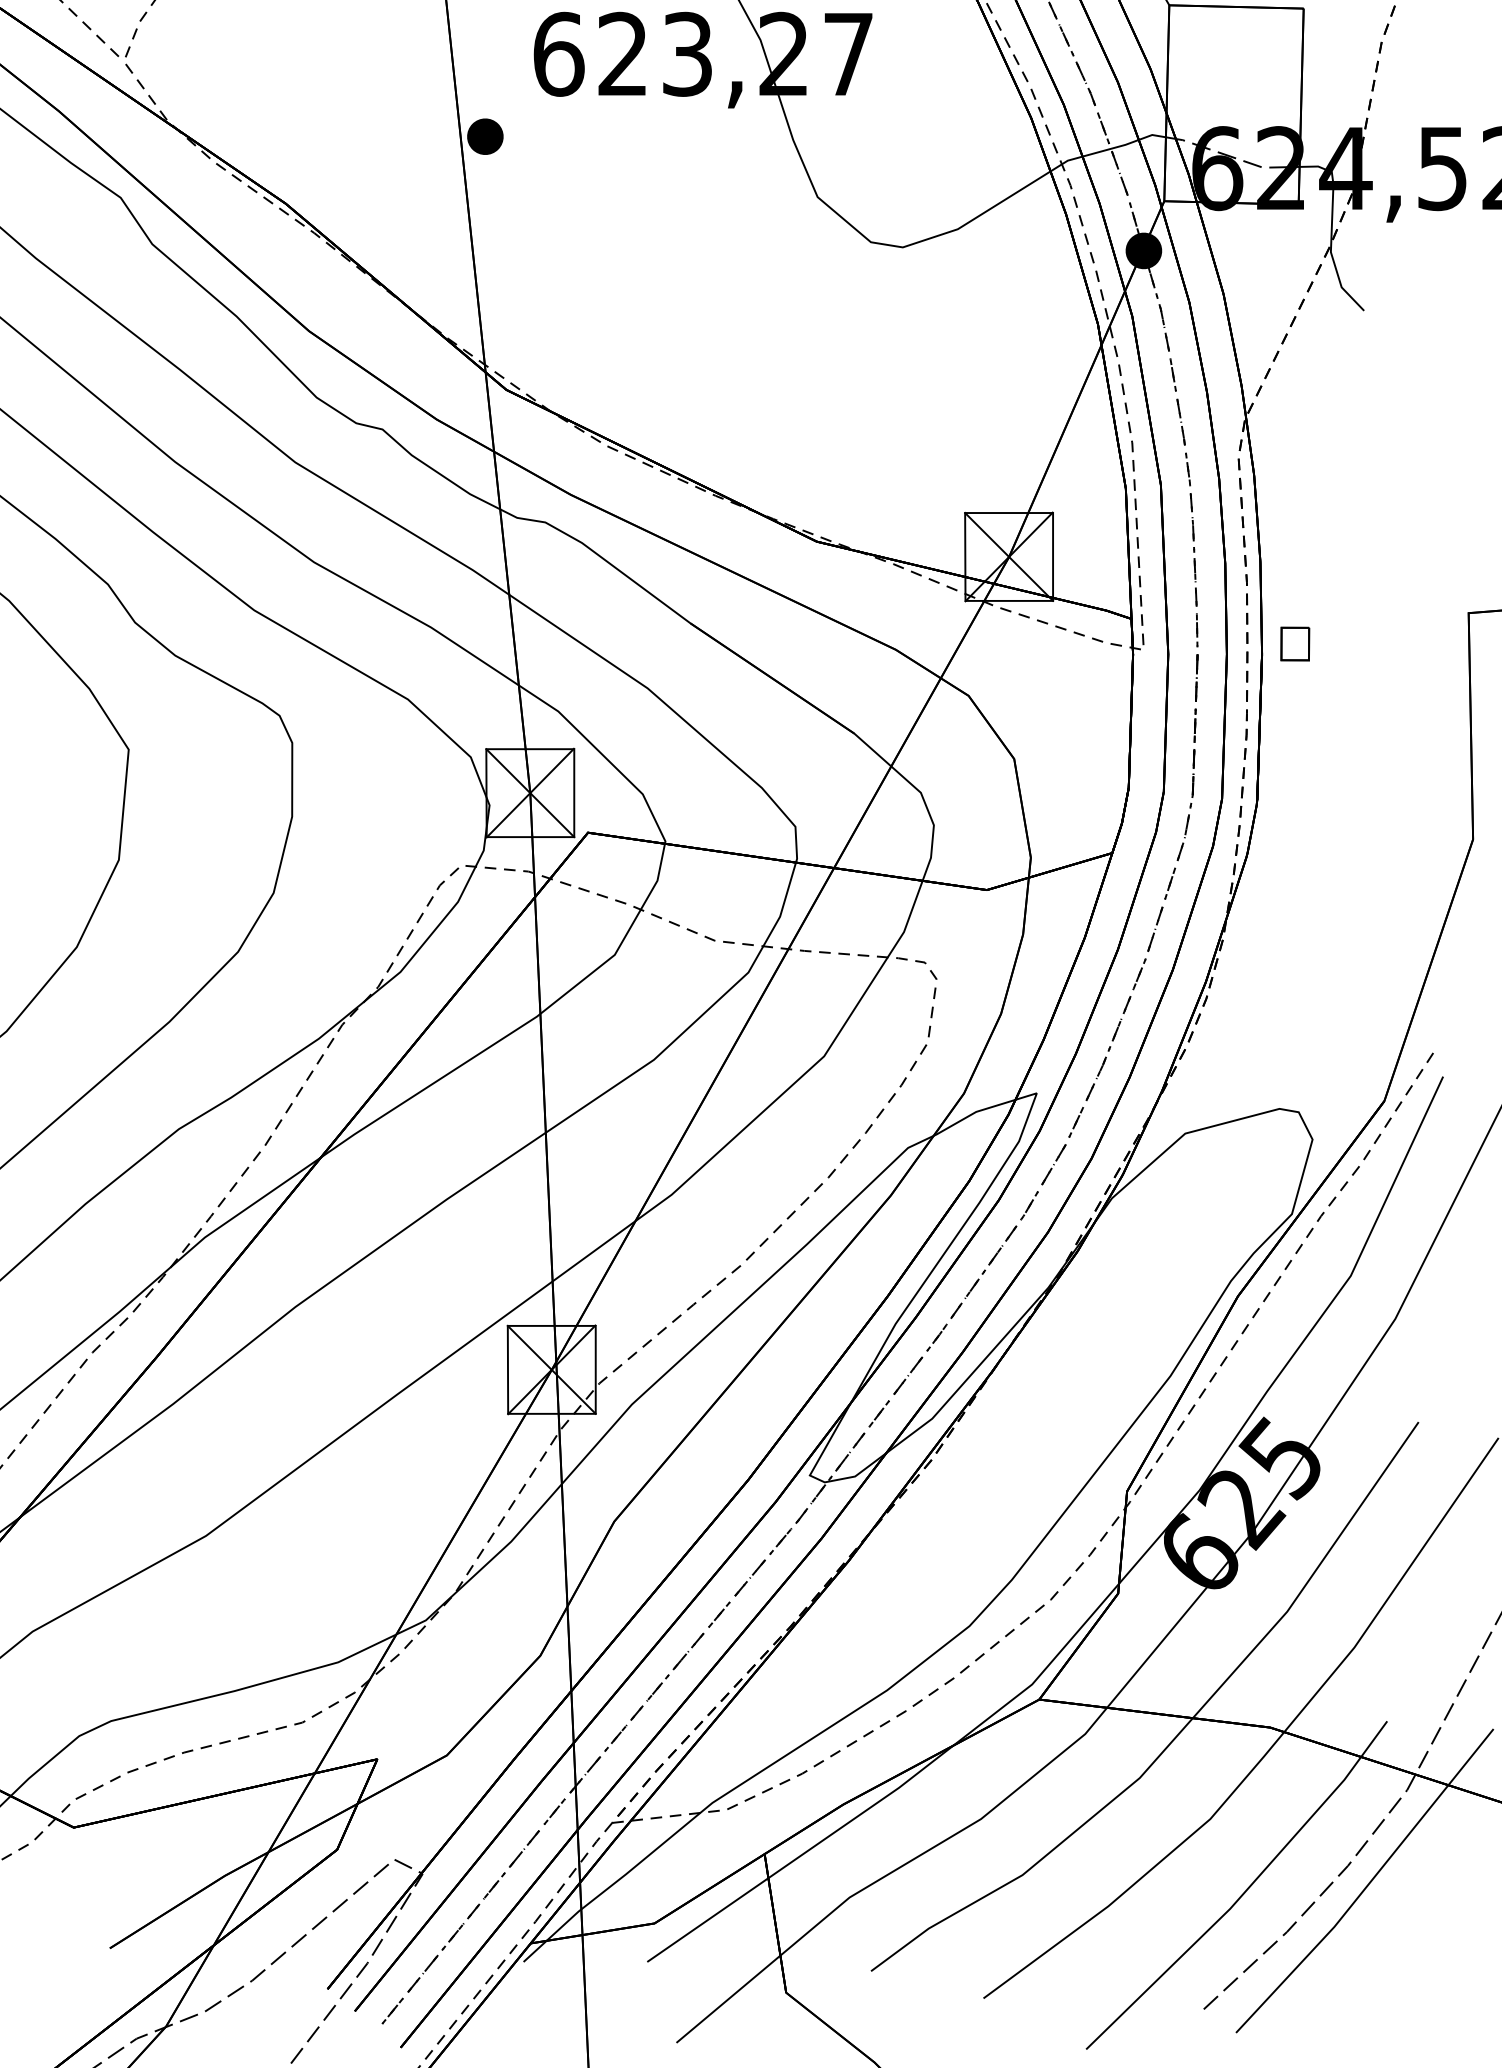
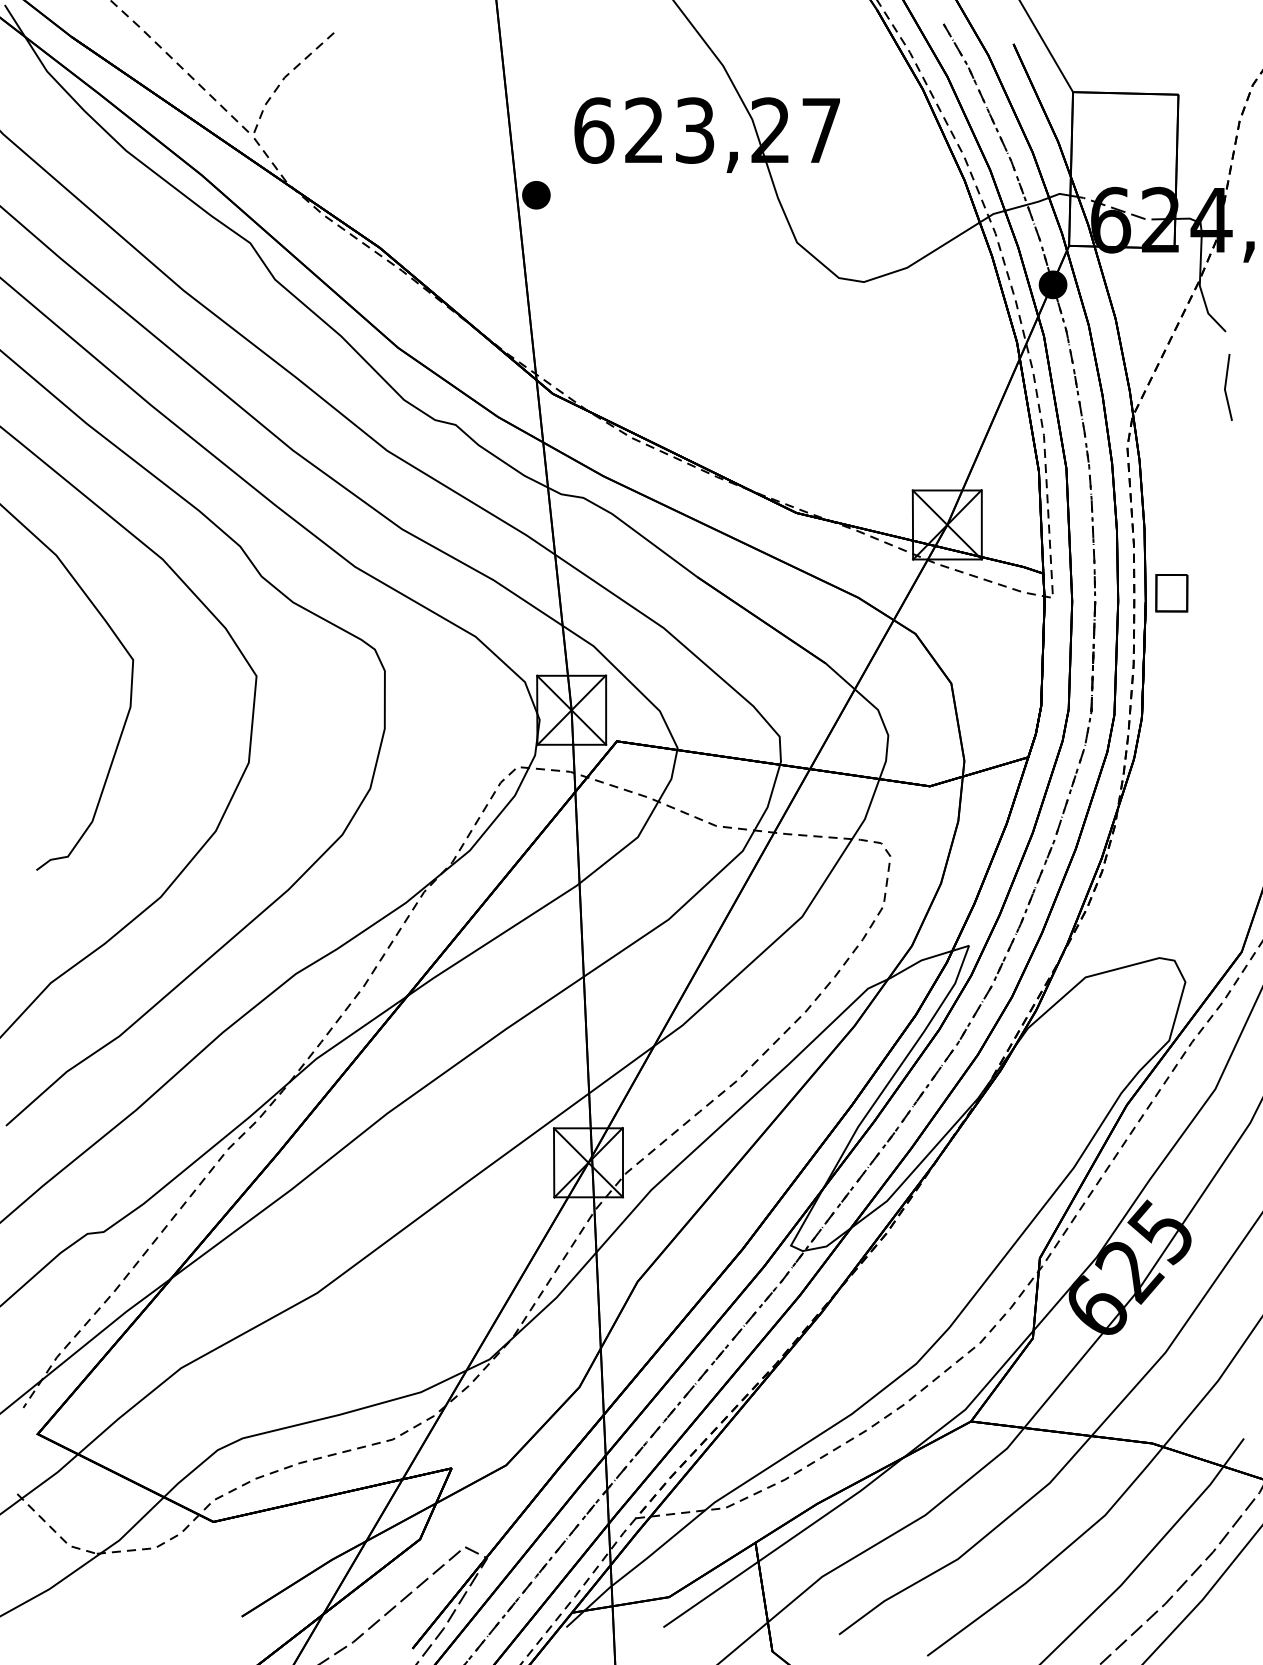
line: (1364, 381) -> (1226, 387), added
part: (1294, 644) -> (1171, 593), size x1.43

